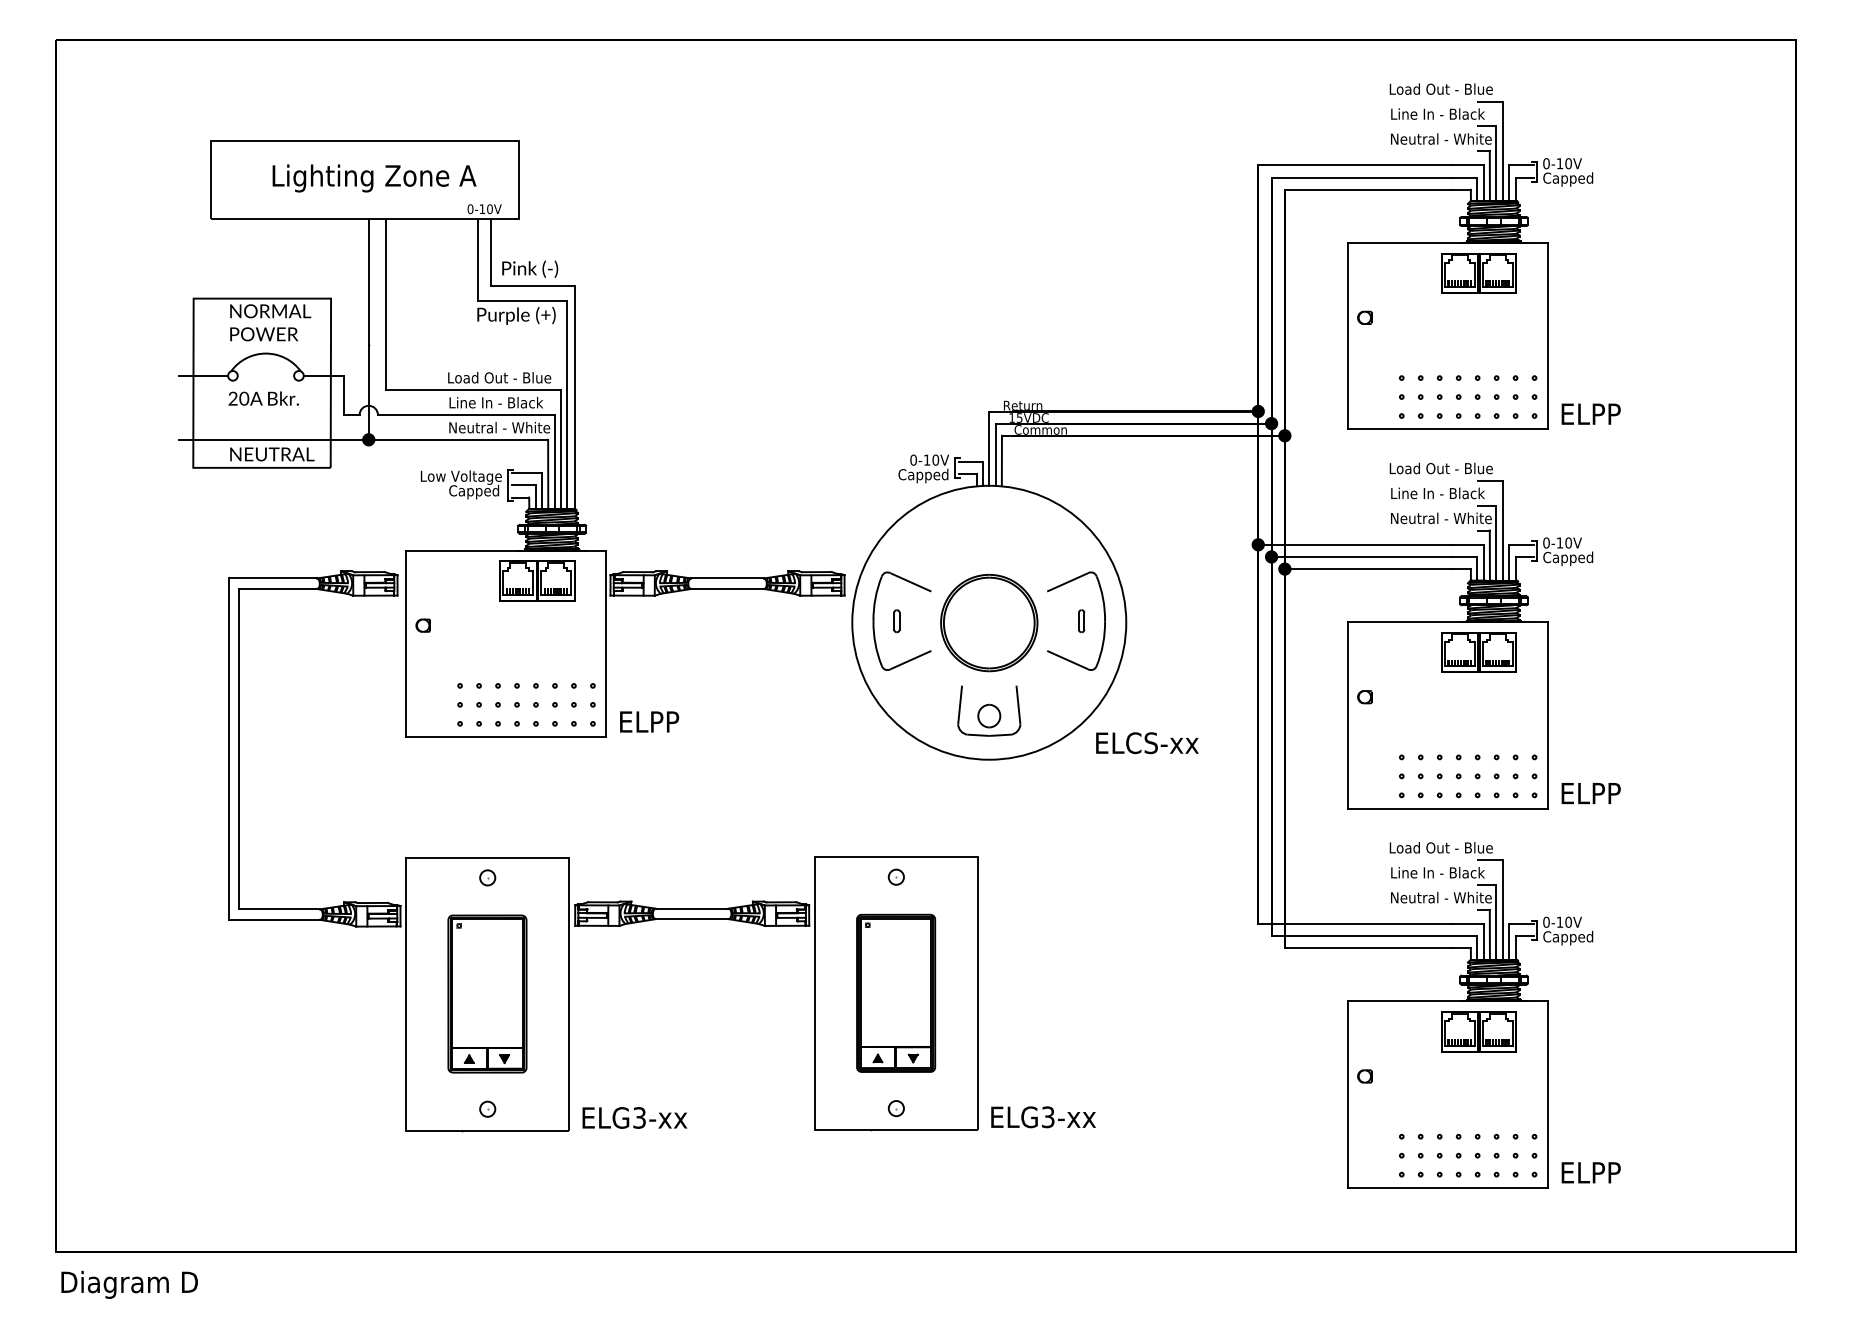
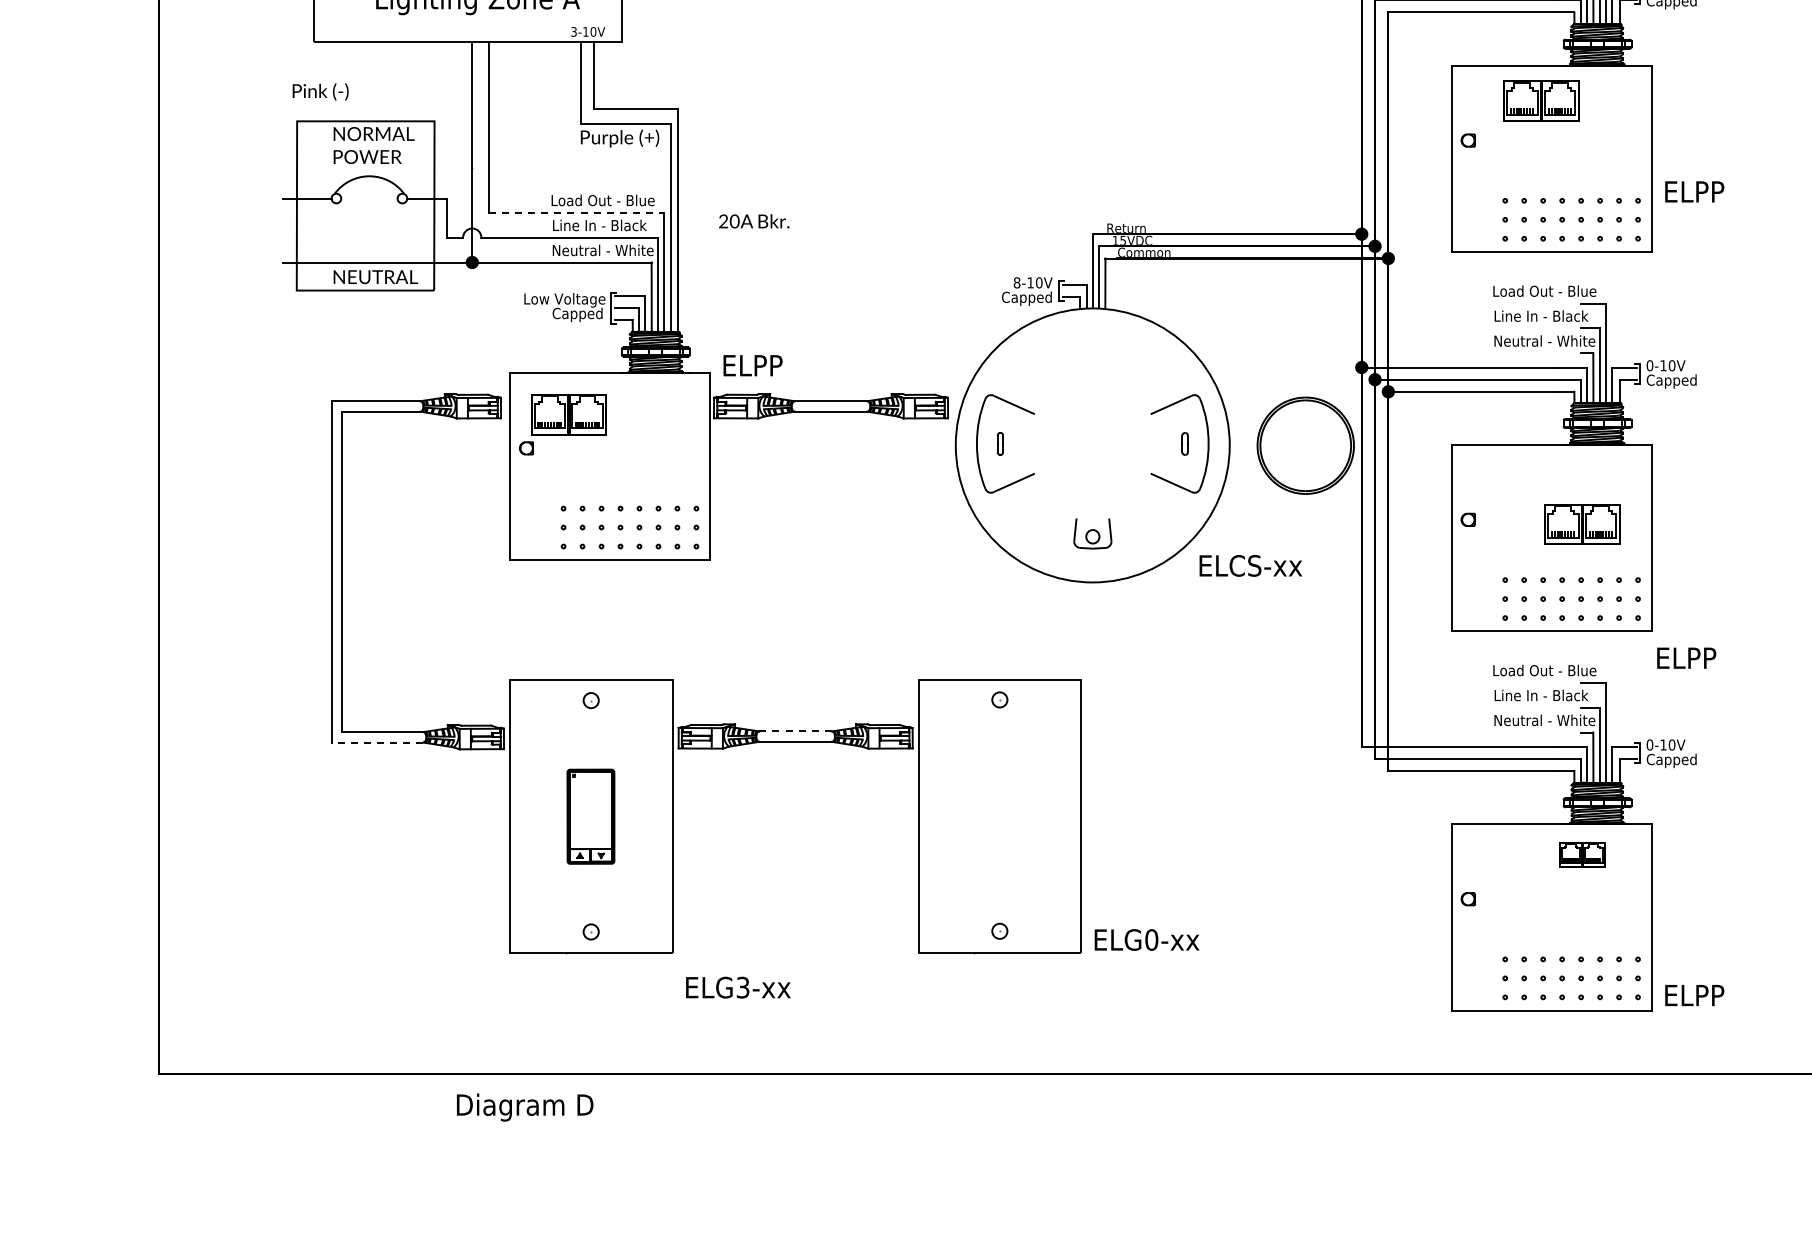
text: (470, 209) -> (573, 32), 0-10V -> 3-10V
text: (530, 268) -> (320, 91), moved
part: (1478, 273) -> (1540, 101), moved
line: (473, 390) -> (576, 213), solid -> dashed
text: (263, 398) -> (753, 221), moved
text: (1590, 413) -> (1693, 191), moved
text: (913, 459) -> (1016, 282), 0-10V -> 8-10V
part: (537, 580) -> (568, 414), moved
part: (989, 623) -> (1305, 446), moved
part: (1478, 652) -> (1581, 524), moved
part: (989, 710) -> (1092, 533), size x0.6
text: (649, 721) -> (752, 365), moved
text: (1590, 793) -> (1685, 658), moved
line: (692, 908) -> (795, 731), solid -> dashed
line: (274, 919) -> (377, 742), solid -> dashed
part: (896, 992) -> (999, 815), removed
part: (487, 993) -> (590, 816), size x0.6
part: (1478, 1031) -> (1581, 854), size x0.6
text: (634, 1117) -> (737, 987), moved
text: (1047, 1117) -> (1150, 940), ELG3-xx -> ELG0-xx
text: (129, 1284) -> (524, 1107), moved

